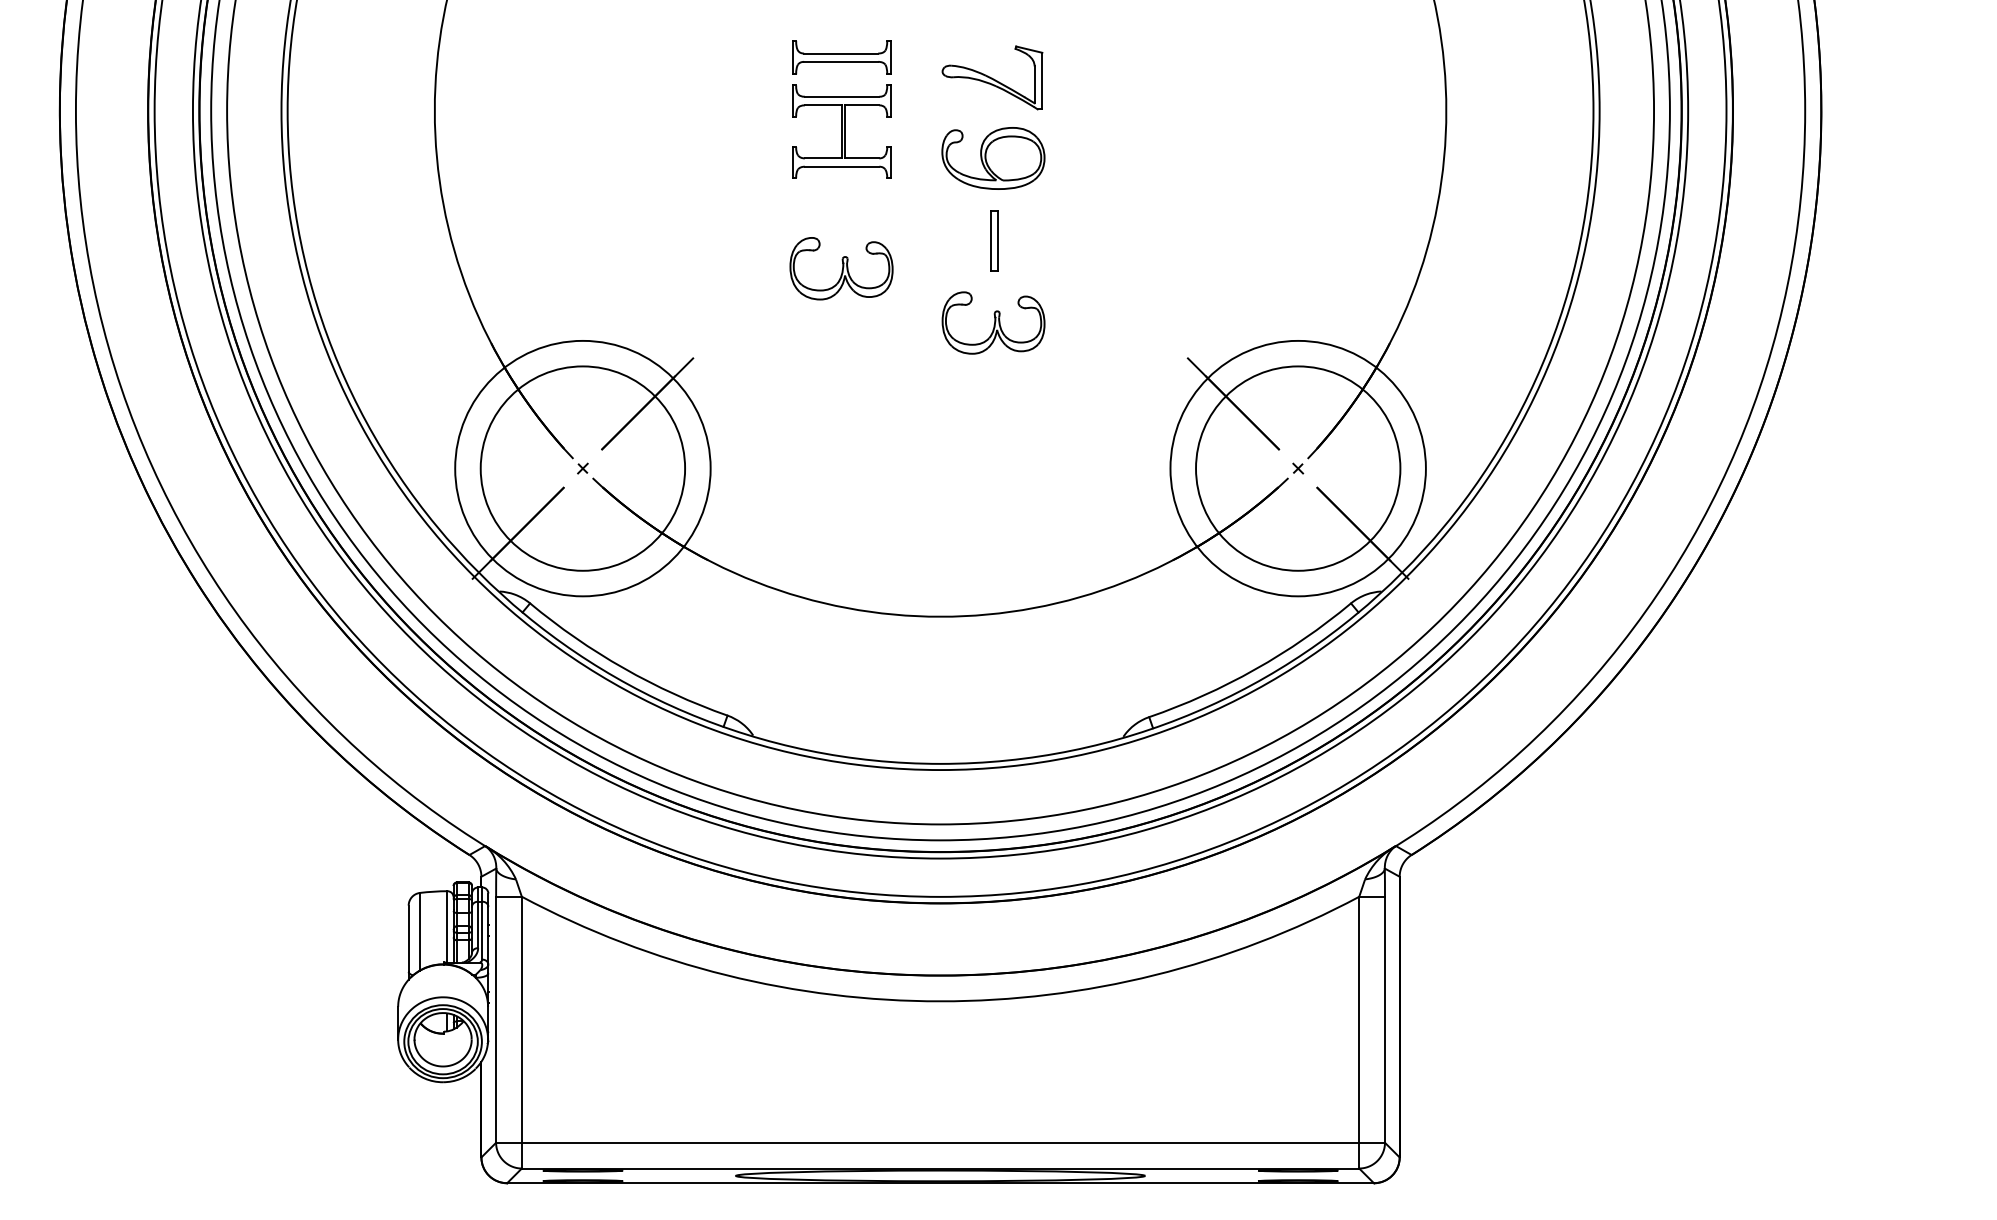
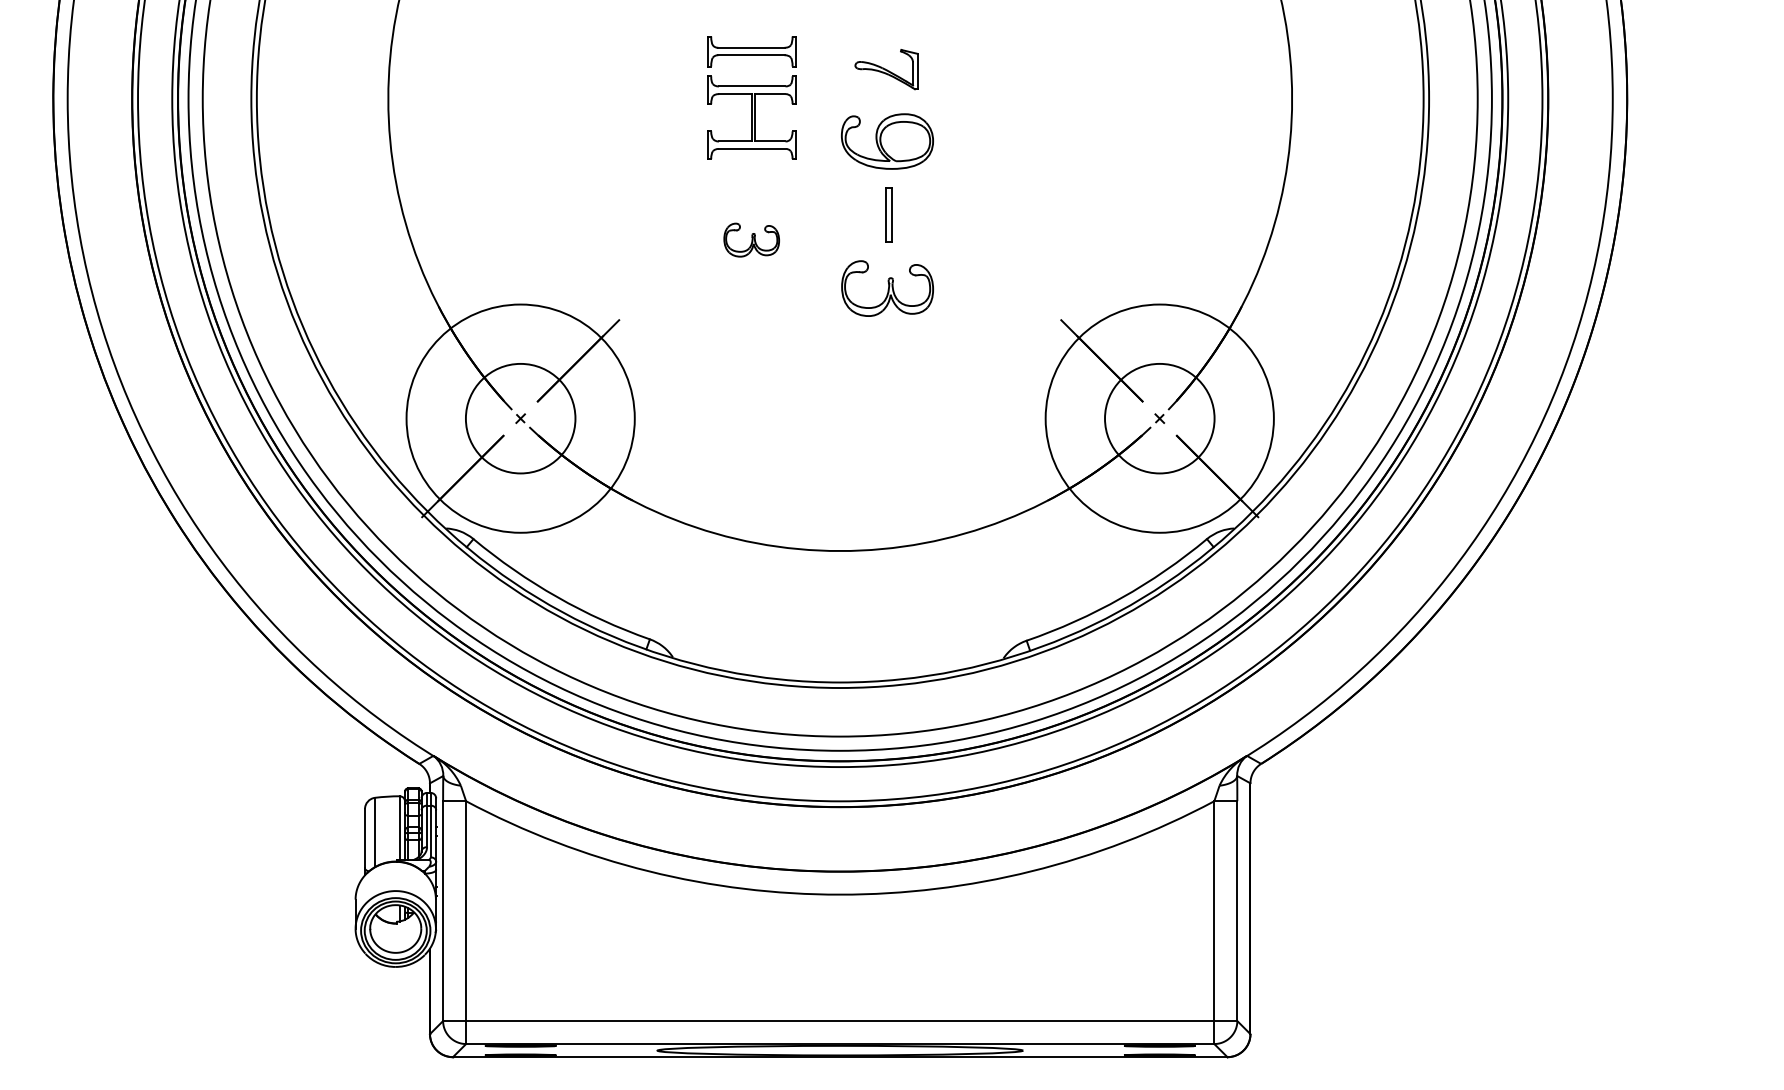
part: (992, 77) -> (886, 69), size x0.7
part: (841, 268) -> (751, 239), size x0.6
circle: (582, 468) -> (520, 418), size x0.6
circle: (1298, 468) -> (1160, 418), size x0.6

